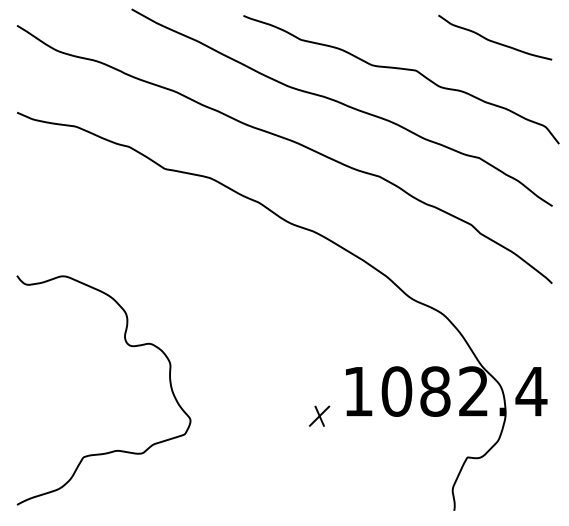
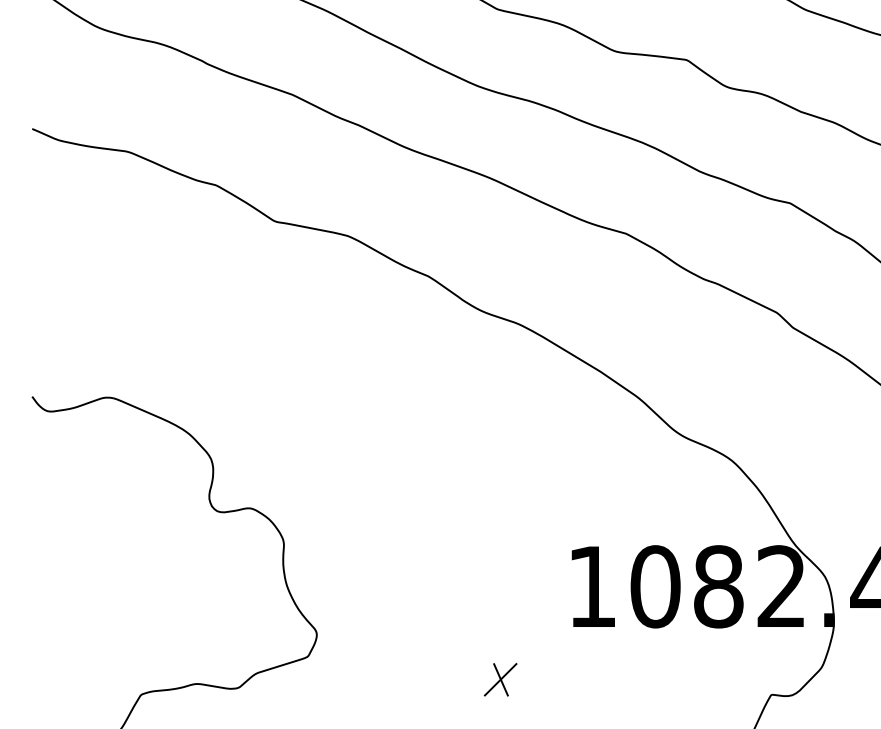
part: (319, 415) -> (500, 678), moved

